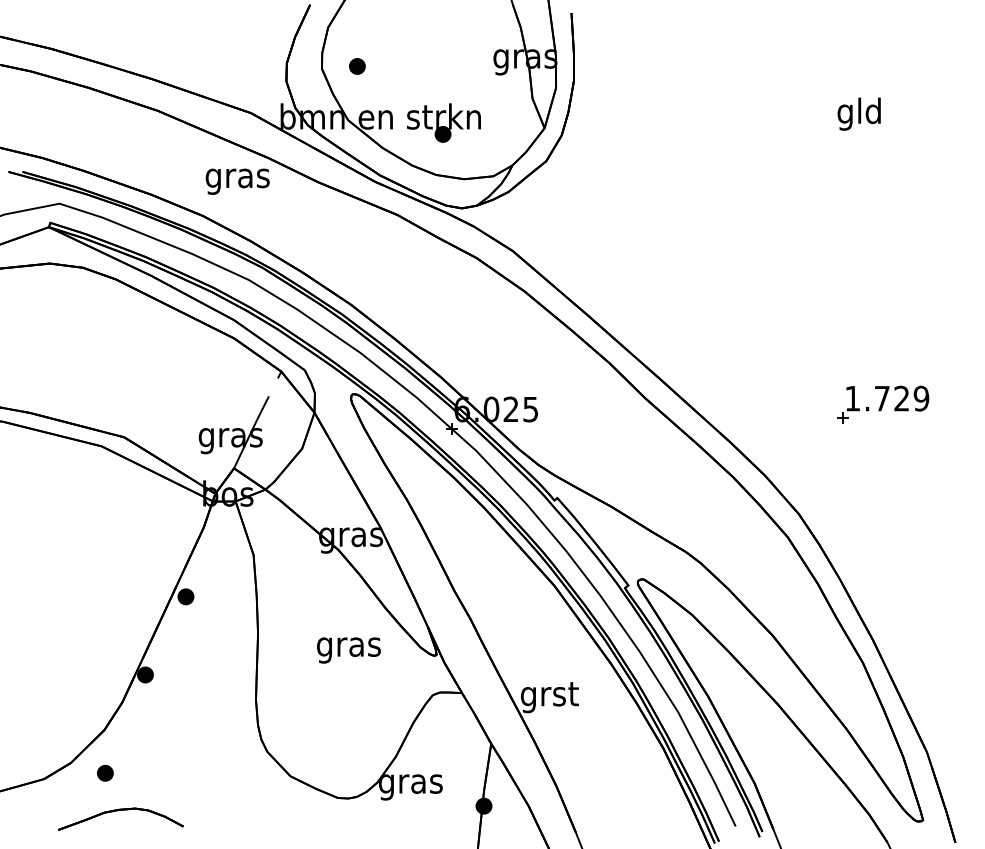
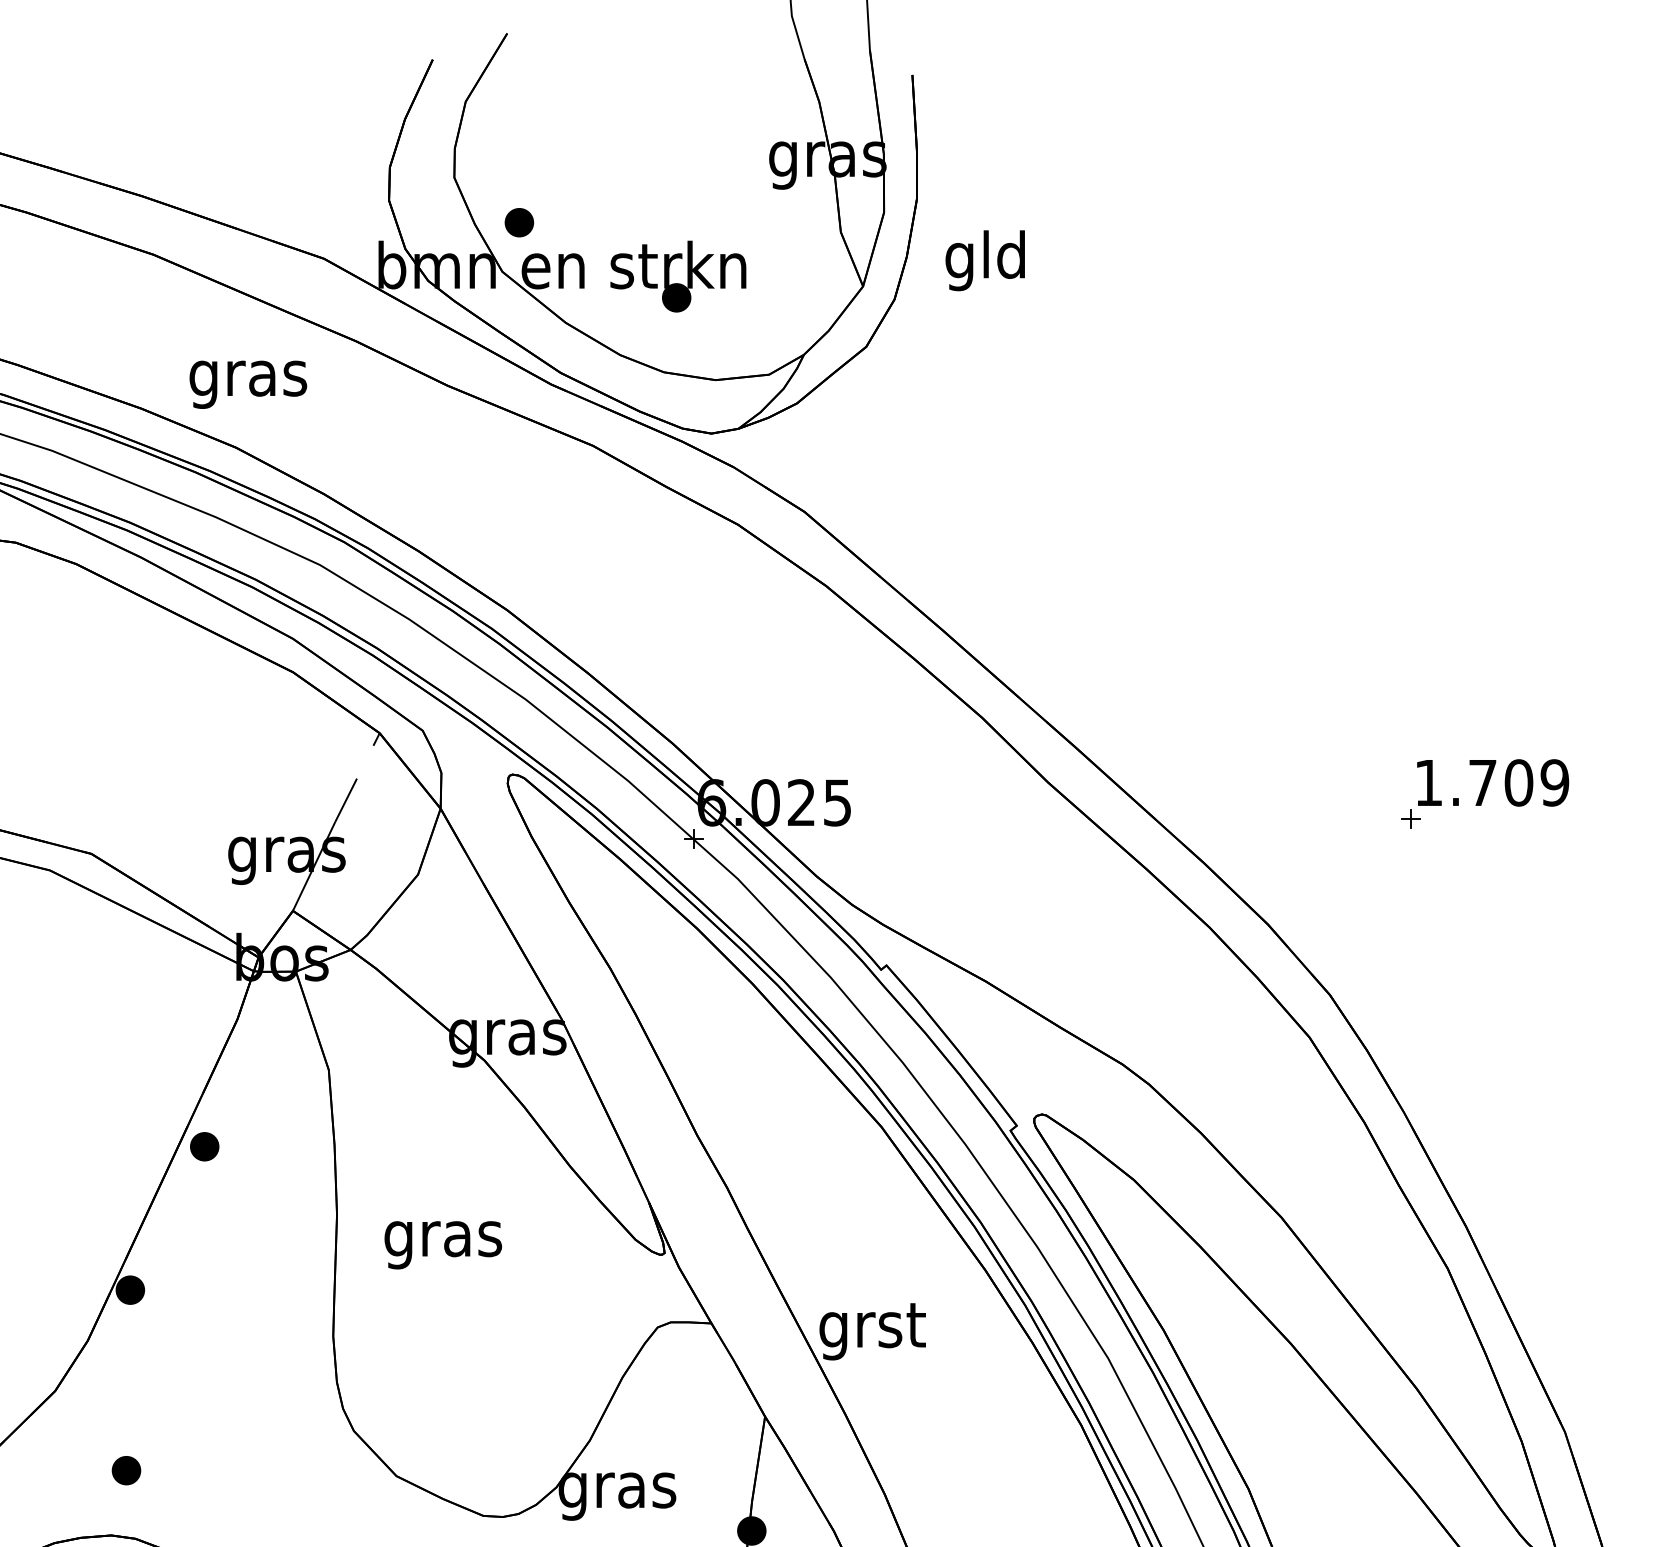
part: (357, 66) -> (519, 222), moved
text: (858, 113) -> (983, 259), moved
text: (237, 181) -> (247, 384), moved
text: (901, 398) -> (1518, 782), 1.729 -> 1.709
text: (348, 650) -> (442, 1245), moved
part: (105, 772) -> (126, 1469), moved

